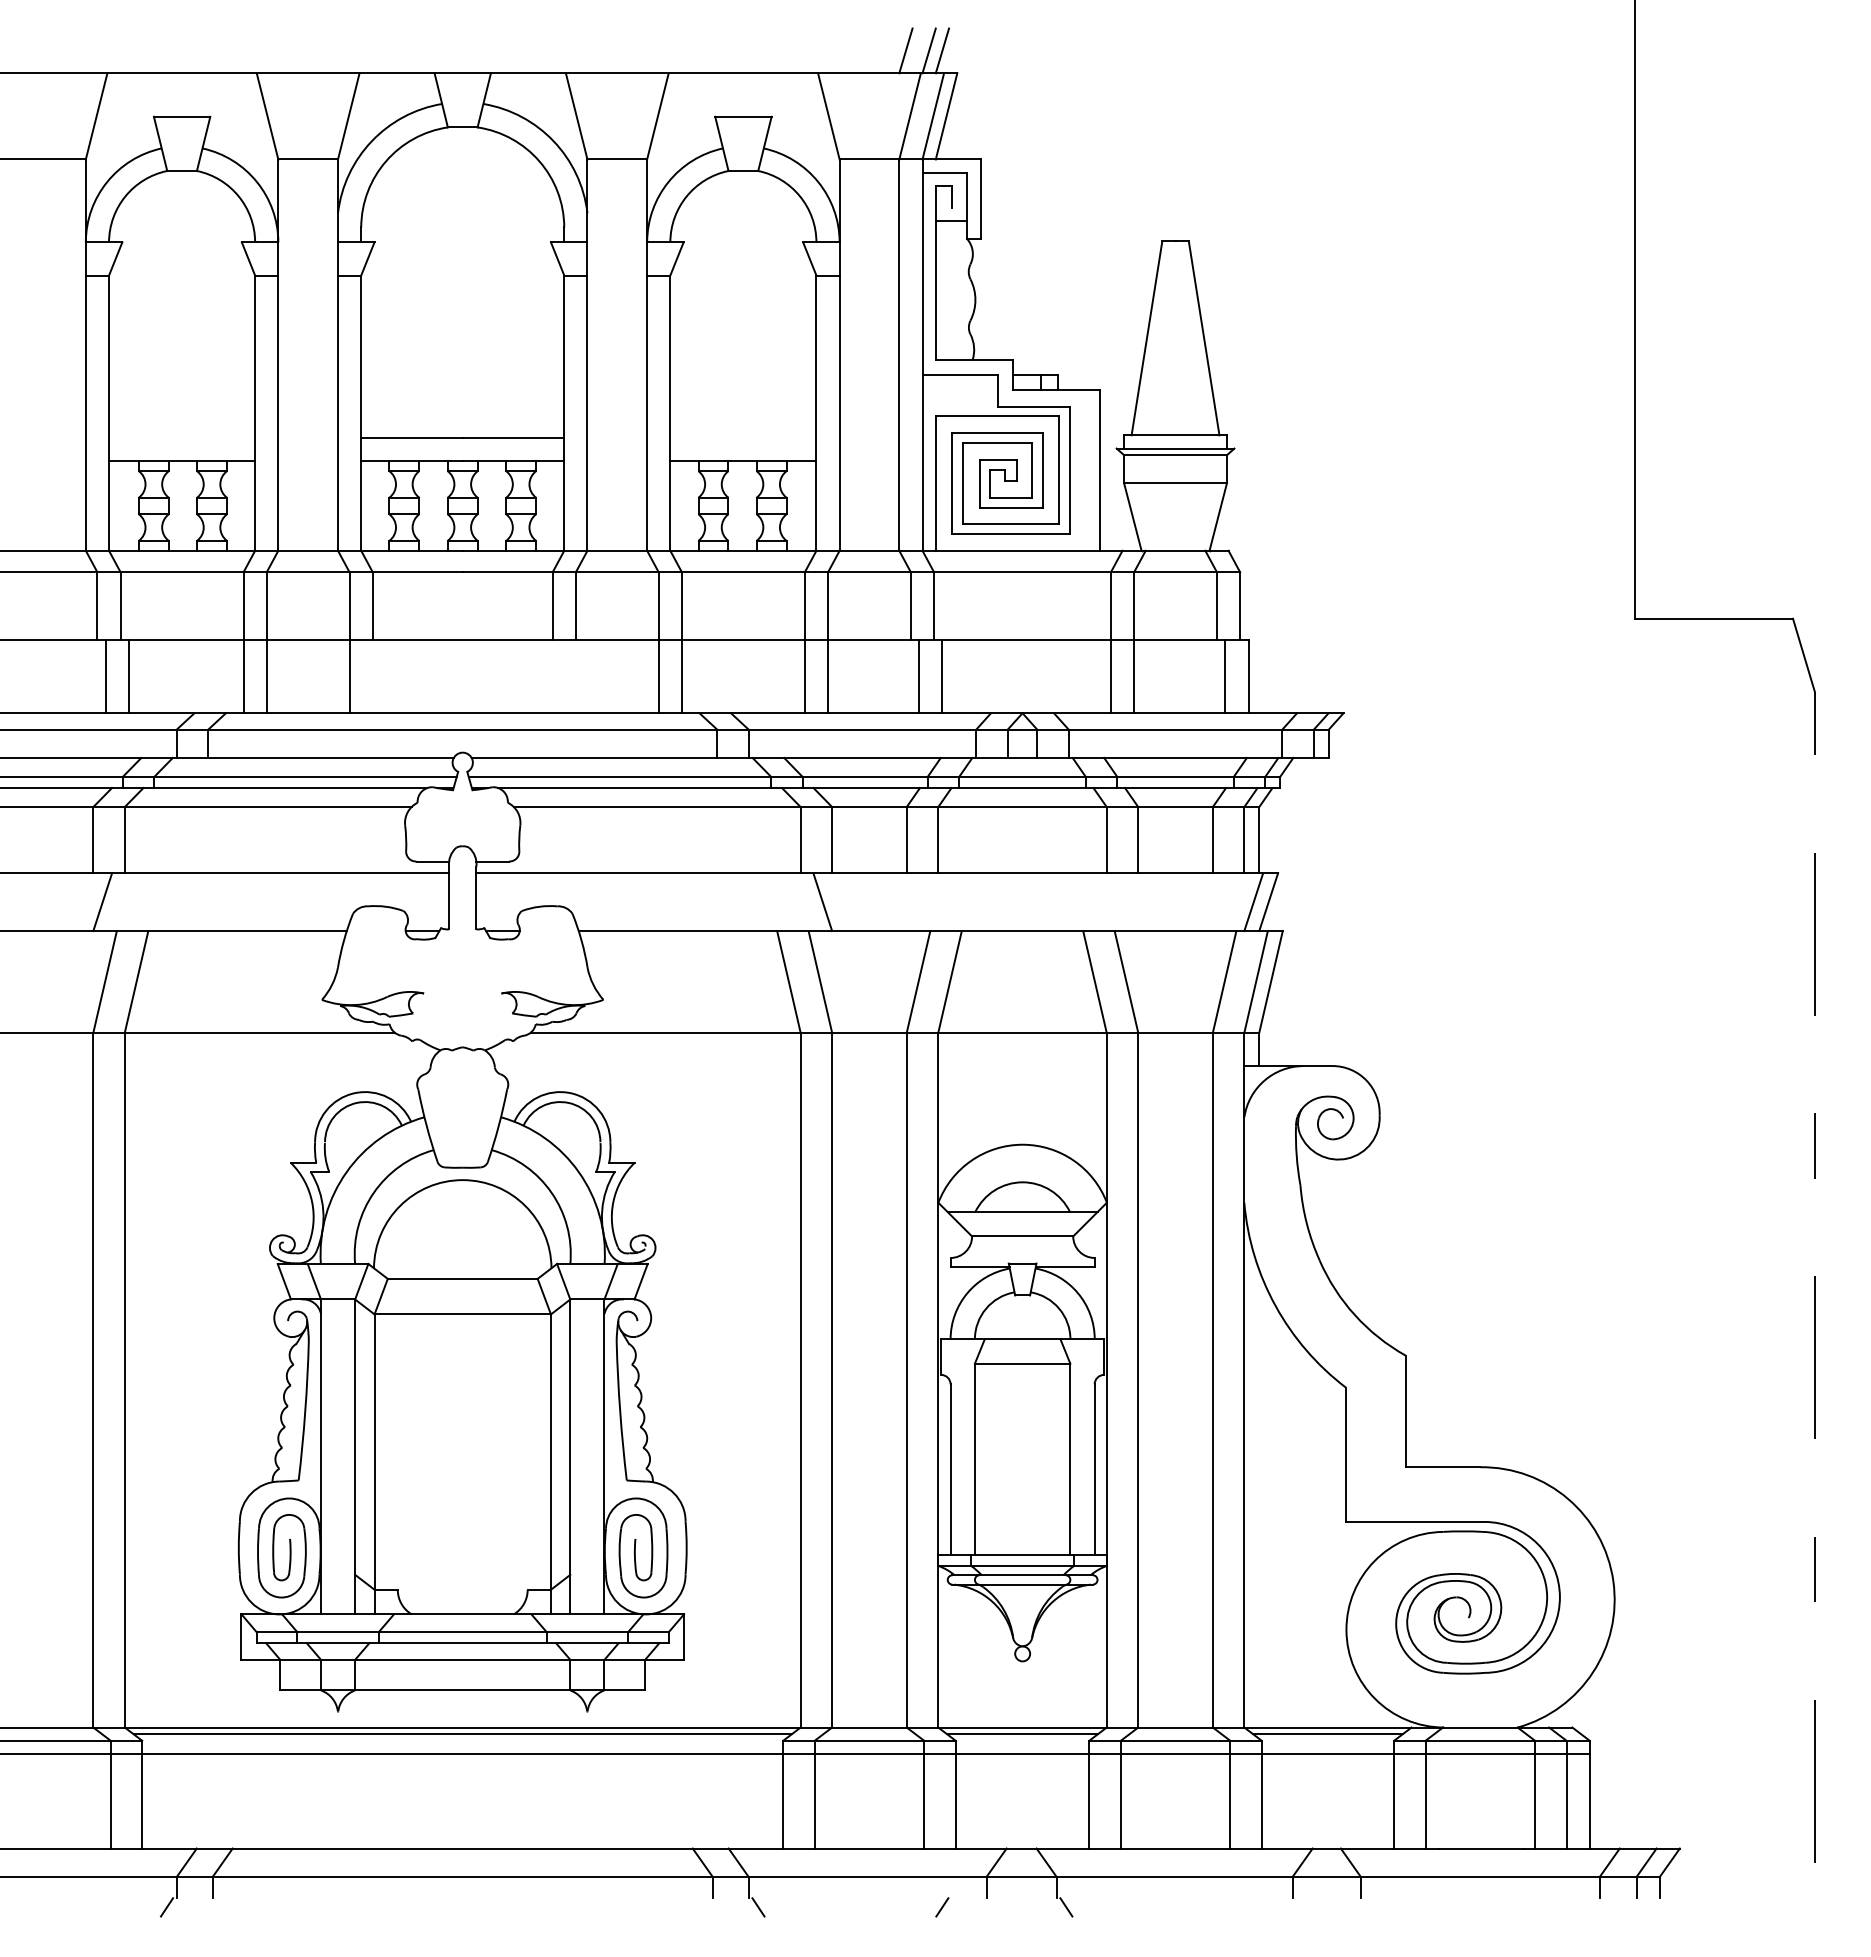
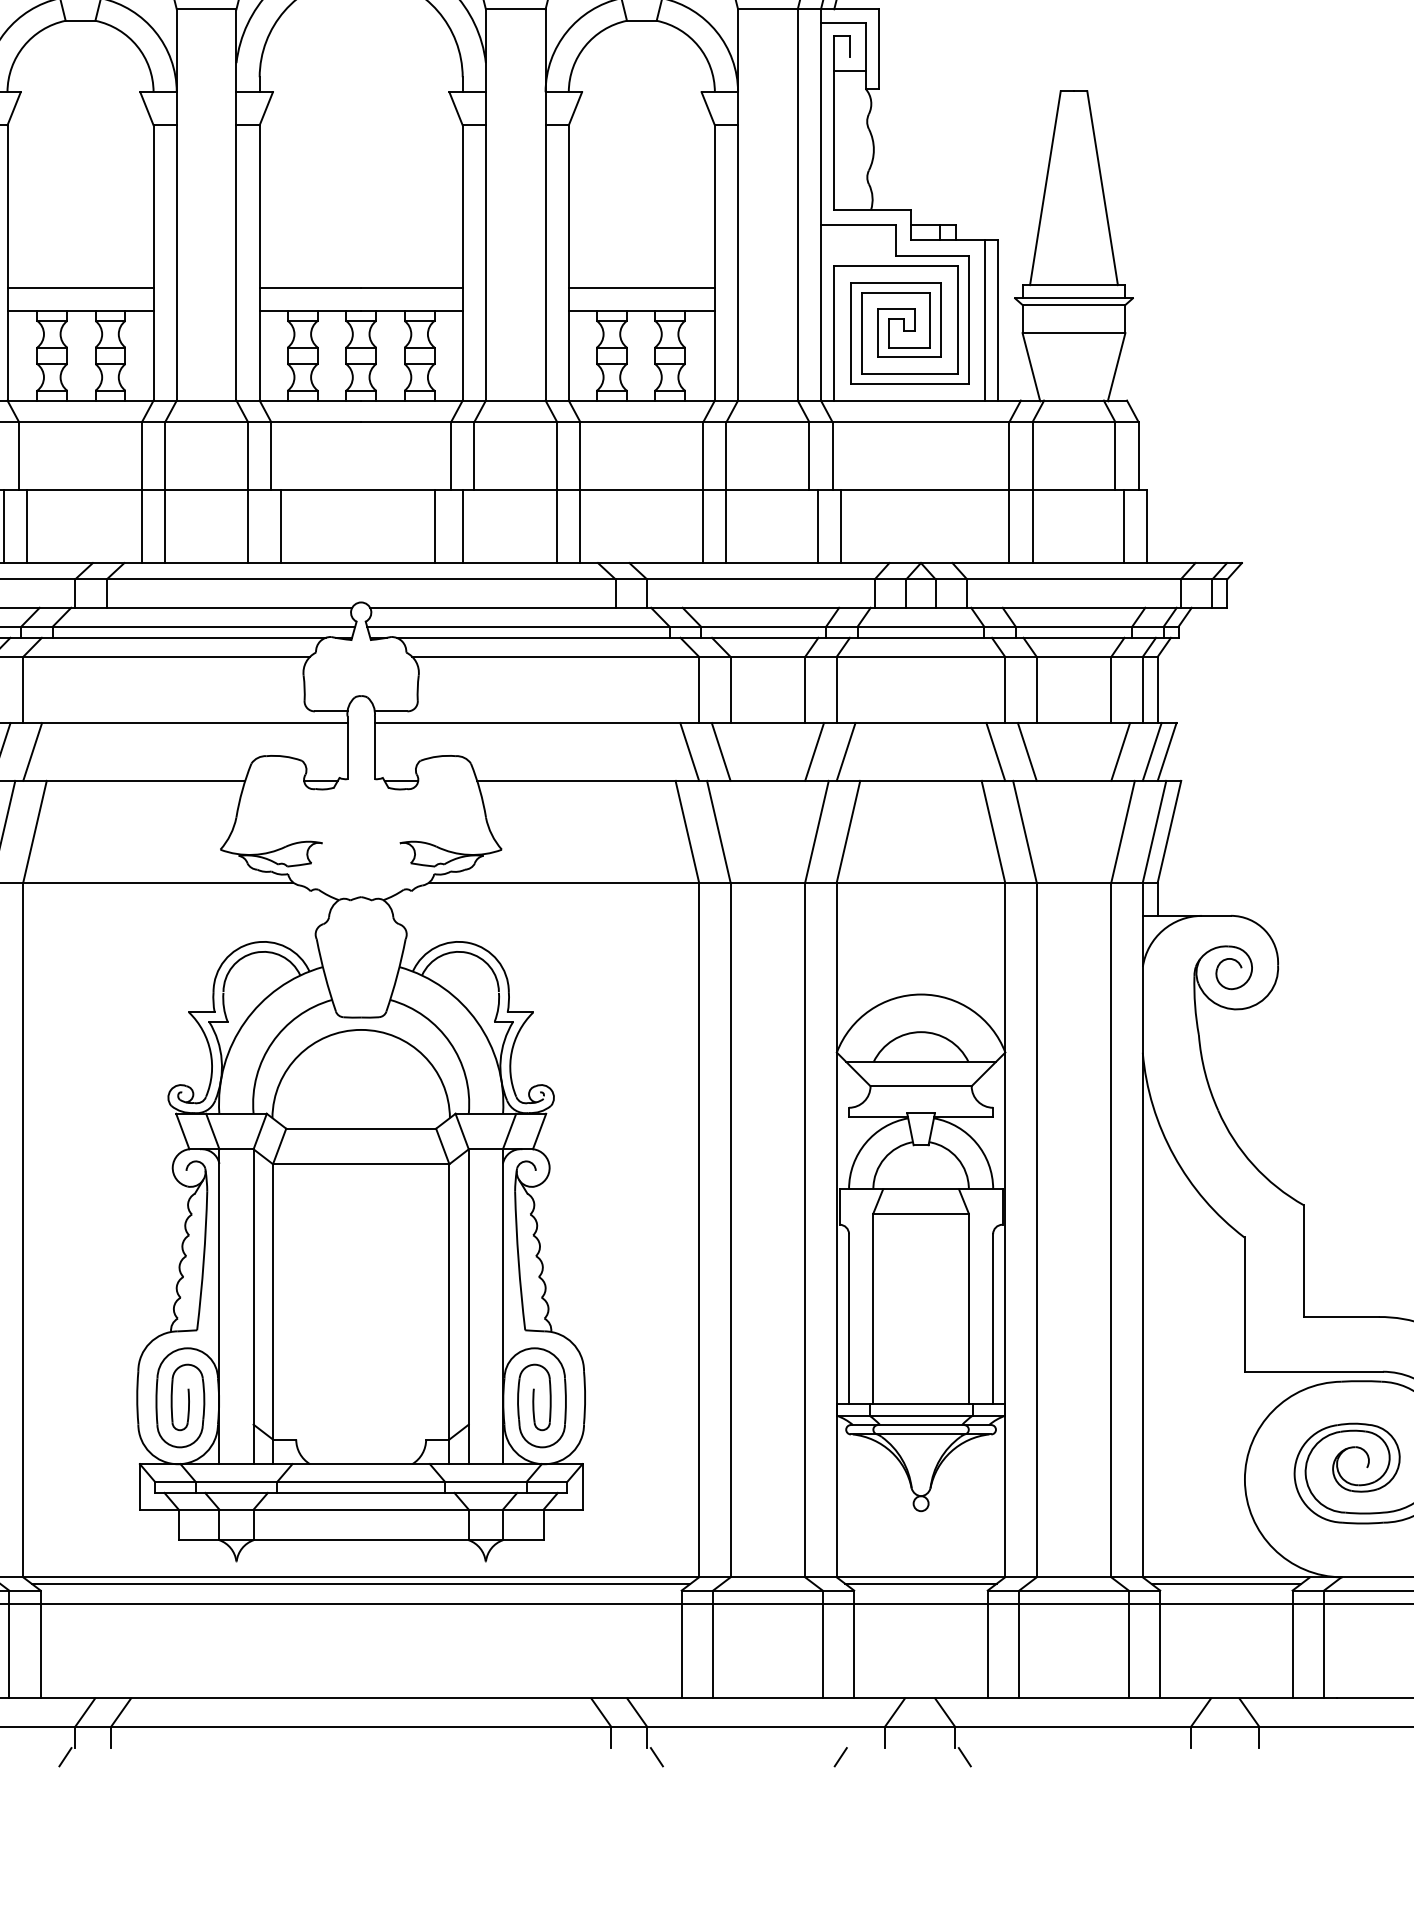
line: (182, 438) -> (80, 288), added
line: (743, 438) -> (641, 288), added
line: (1086, 469) -> (984, 319), added
line: (382, 676) -> (280, 526), added
line: (536, 676) -> (434, 526), added
line: (564, 676) -> (462, 526), added
line: (133, 902) -> (31, 752), added
line: (790, 902) -> (688, 752), added
line: (915, 902) -> (813, 752), added
line: (947, 902) -> (845, 752), added
line: (1096, 902) -> (994, 752), added
line: (1128, 902) -> (1026, 752), added
line: (1221, 902) -> (1119, 752), added

